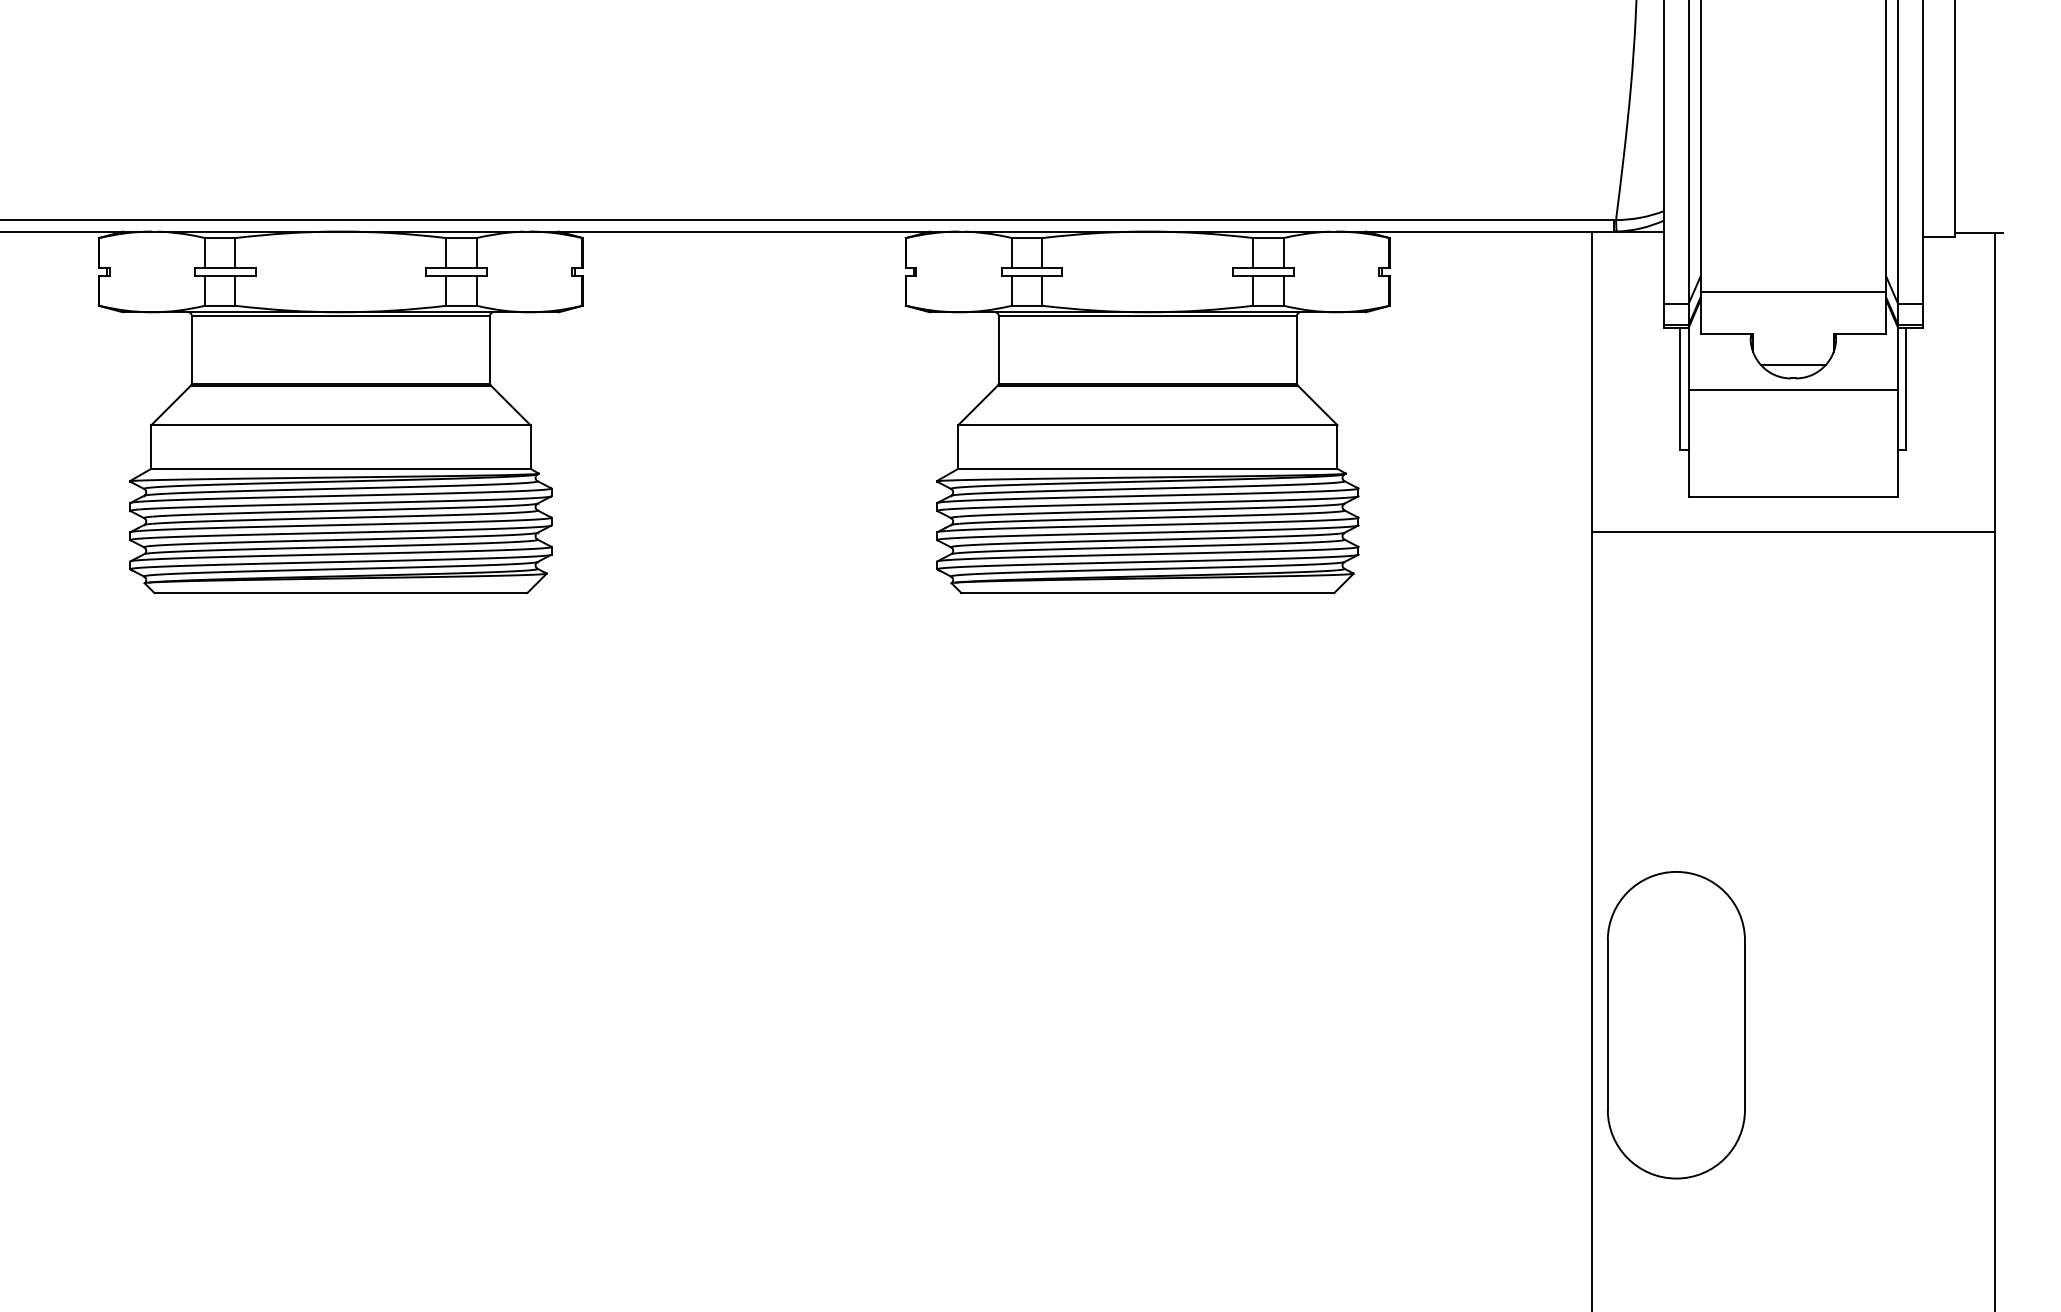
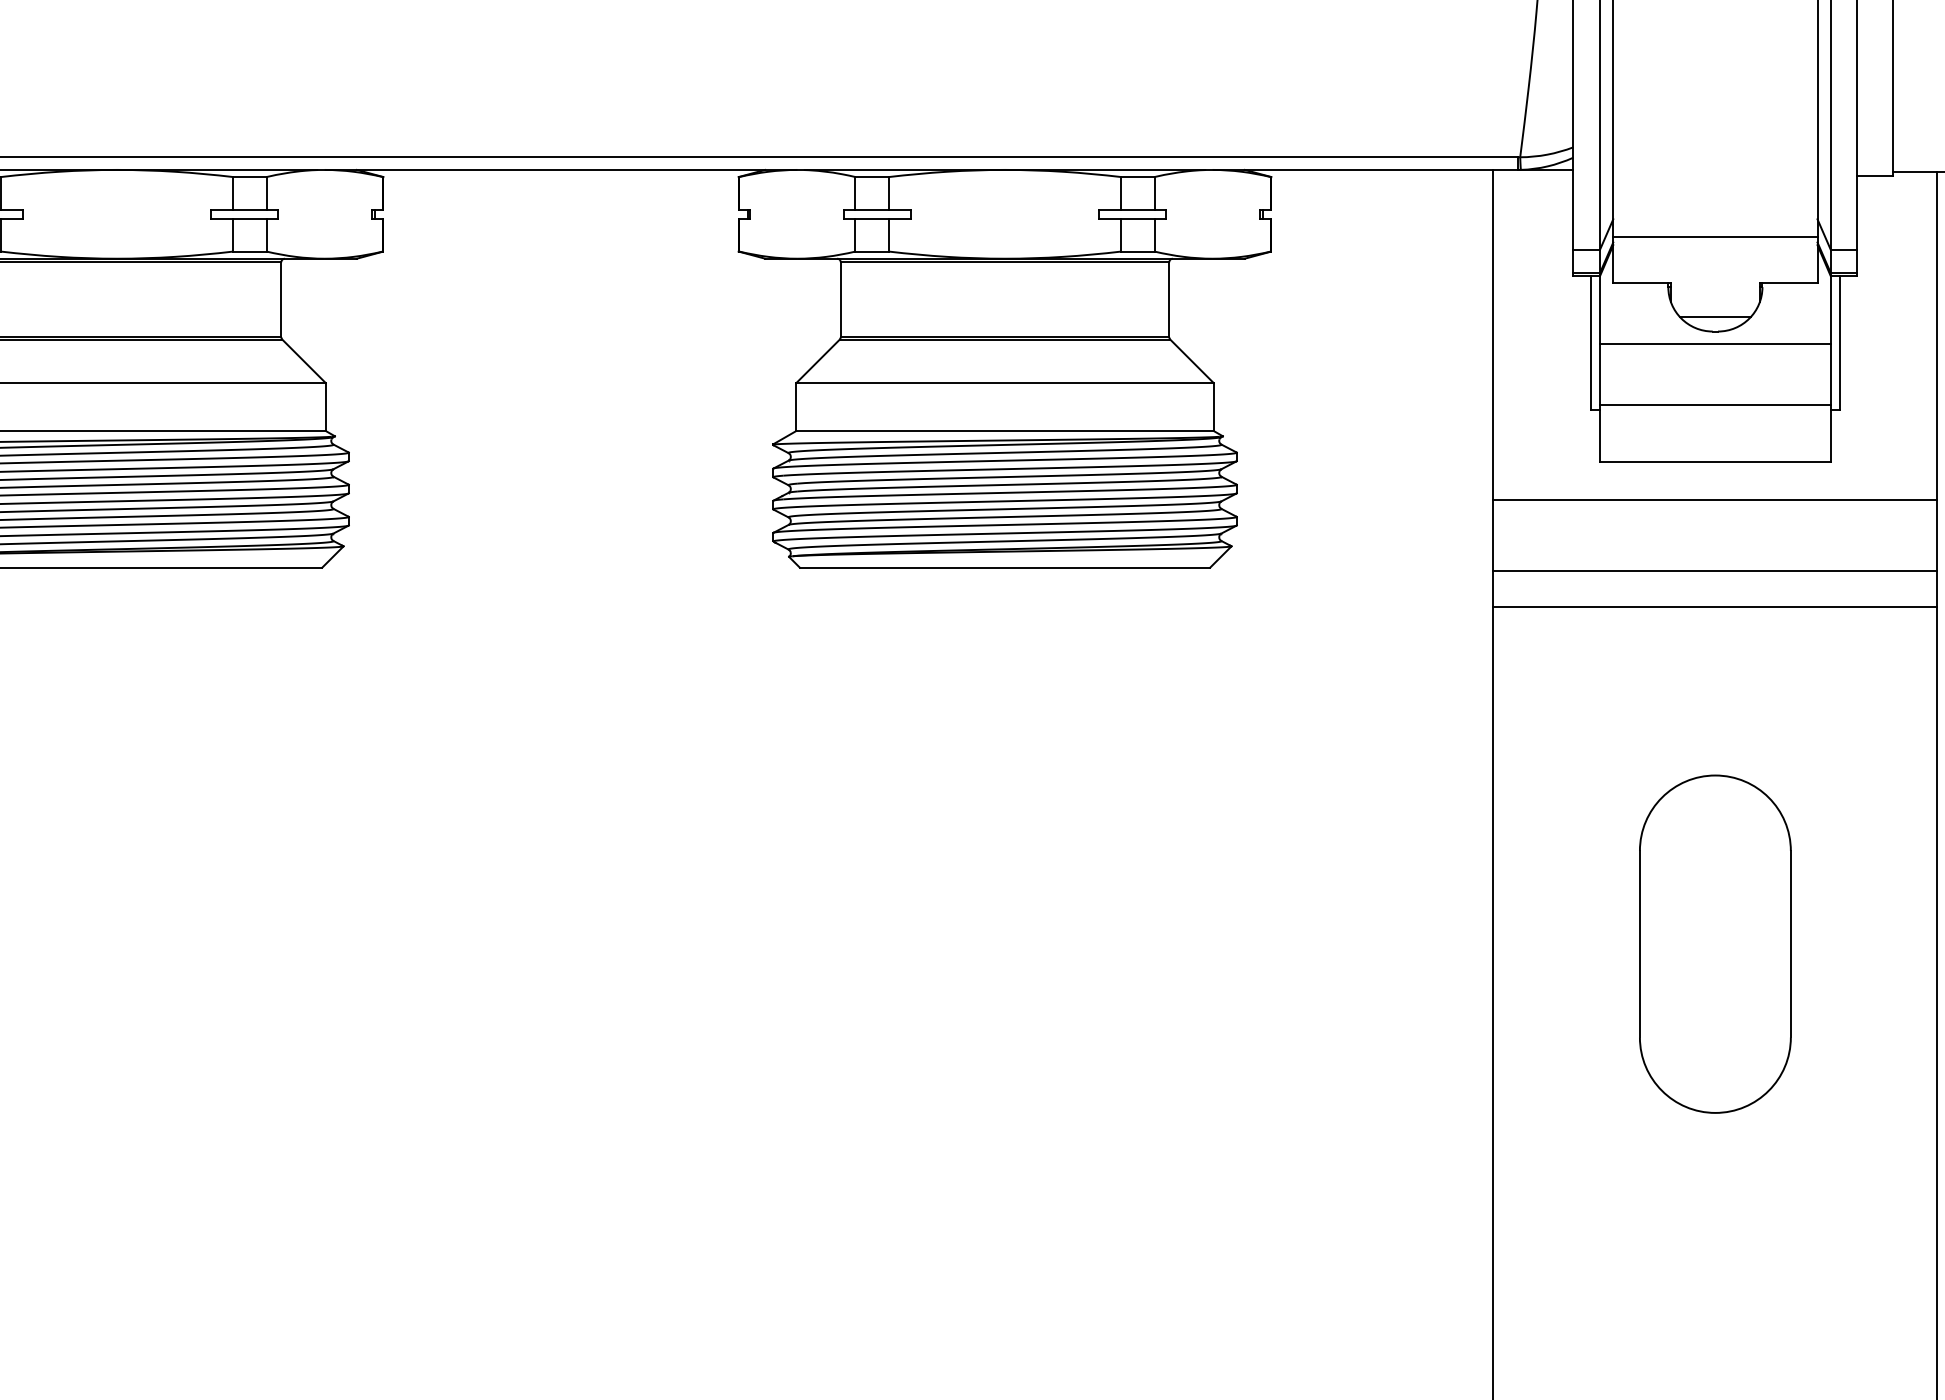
line: (1793, 445) -> (1715, 405), added
line: (1793, 596) -> (1715, 571), added
line: (1793, 628) -> (1715, 606), added
part: (1675, 1025) -> (1714, 944), moved

